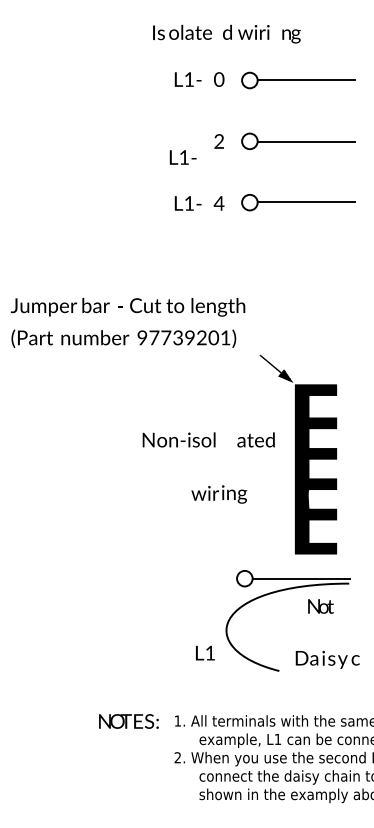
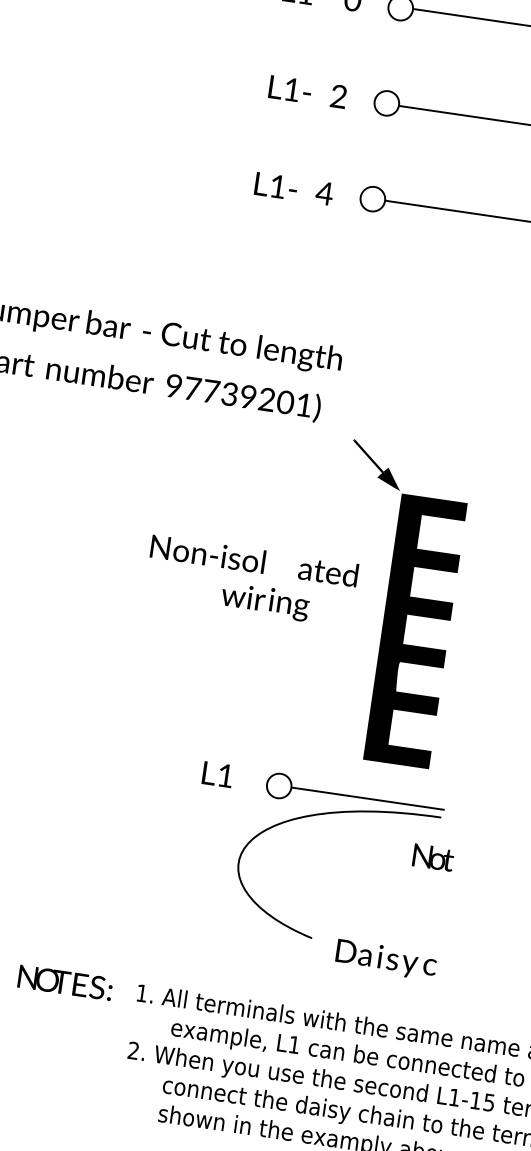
text: (182, 157) -> (289, 89), moved
text: (219, 494) -> (265, 601), moved
text: (320, 606) -> (432, 857), moved
text: (205, 652) -> (218, 773), moved
text: (327, 659) -> (385, 959), moved

